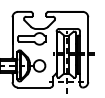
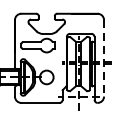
line: (88, 50) -> (104, 59), solid -> dashed

